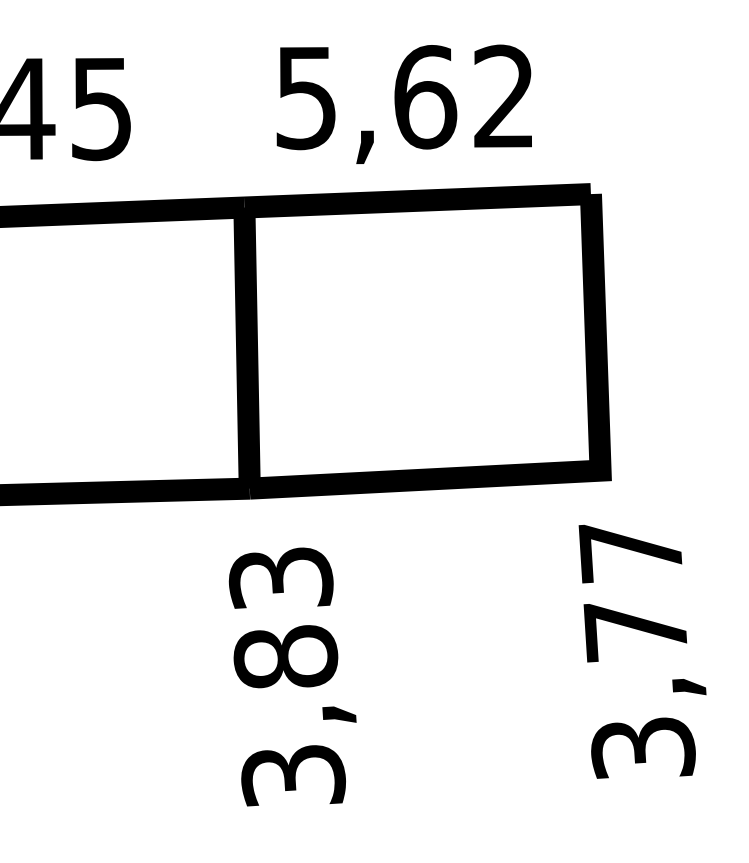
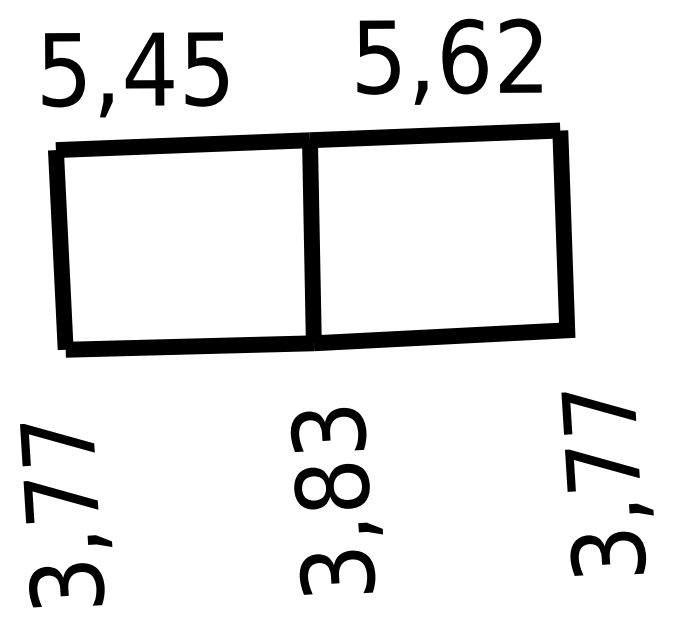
text: (404, 104) -> (449, 61), moved
text: (642, 650) -> (607, 483), moved
text: (292, 675) -> (336, 500), moved

